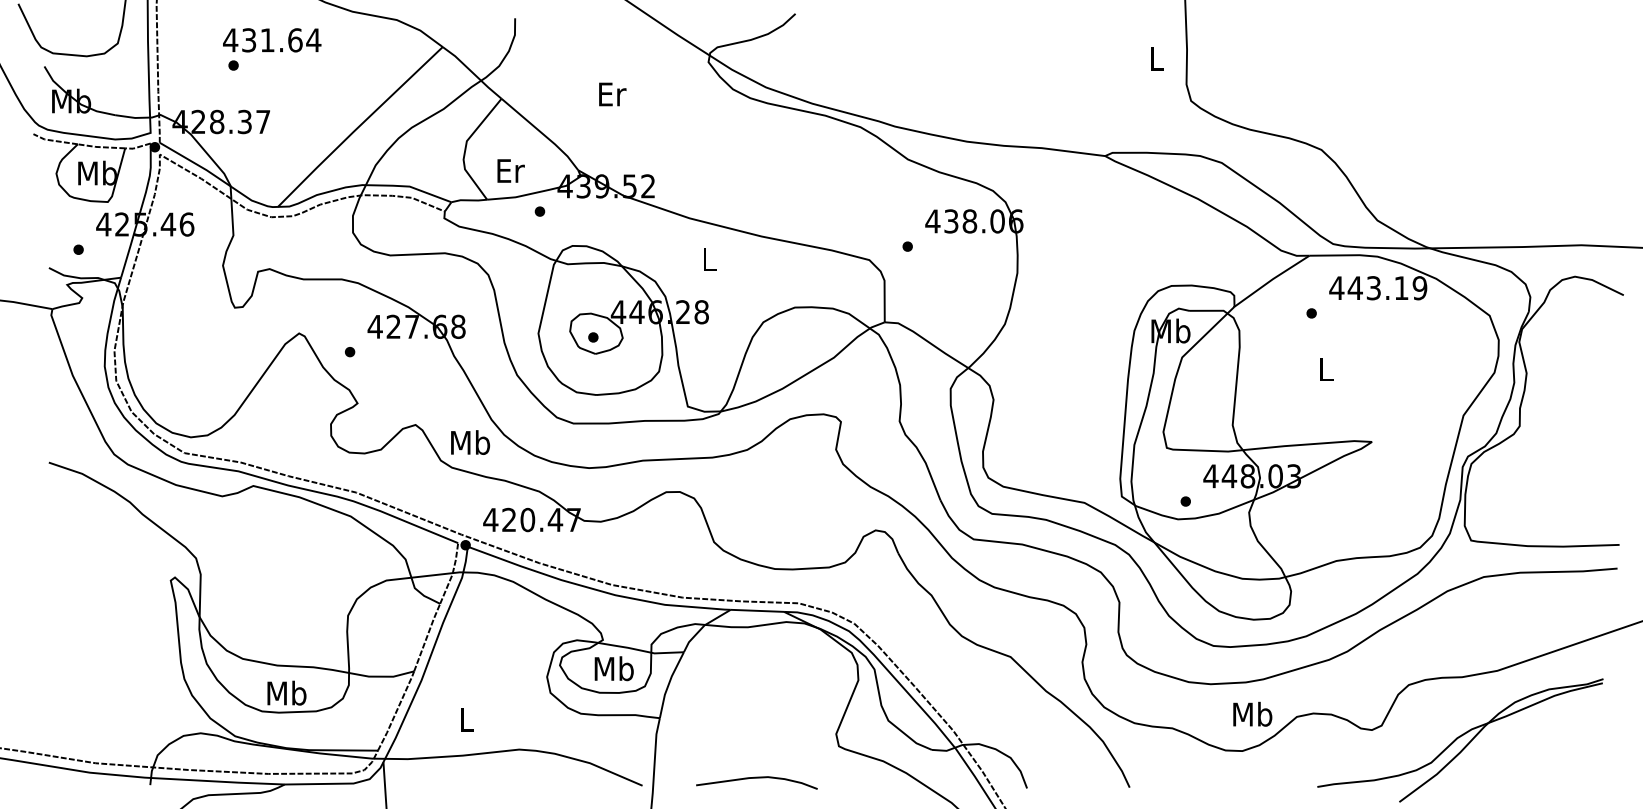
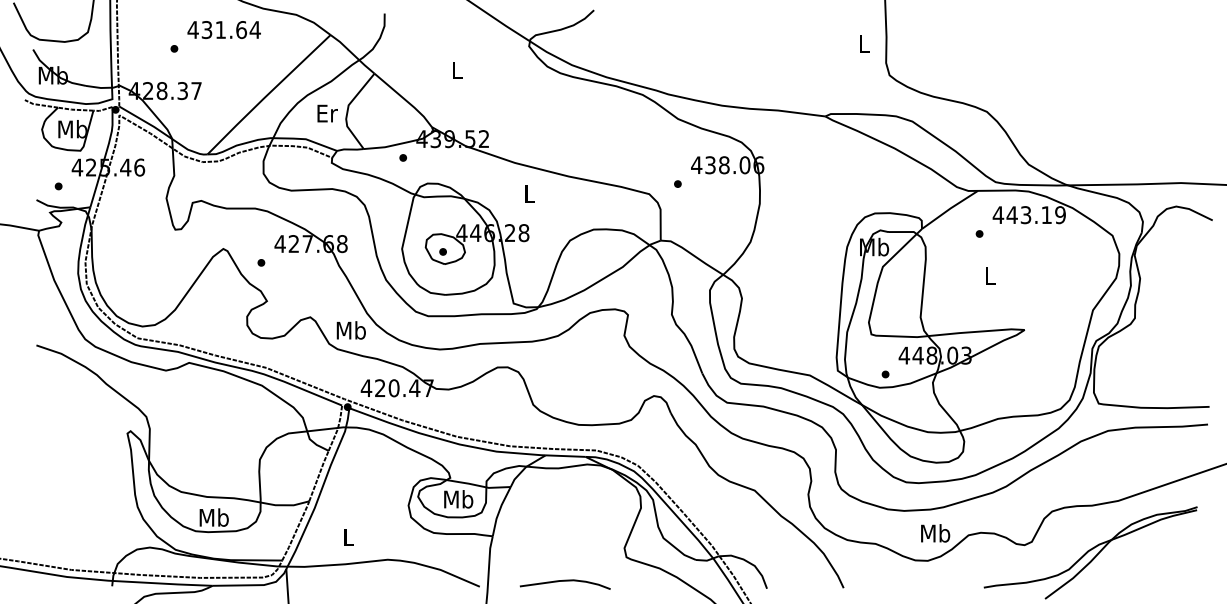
text: (271, 39) -> (223, 29), moved
text: (612, 94) -> (457, 70), Er -> L
text: (510, 170) -> (327, 113), moved

